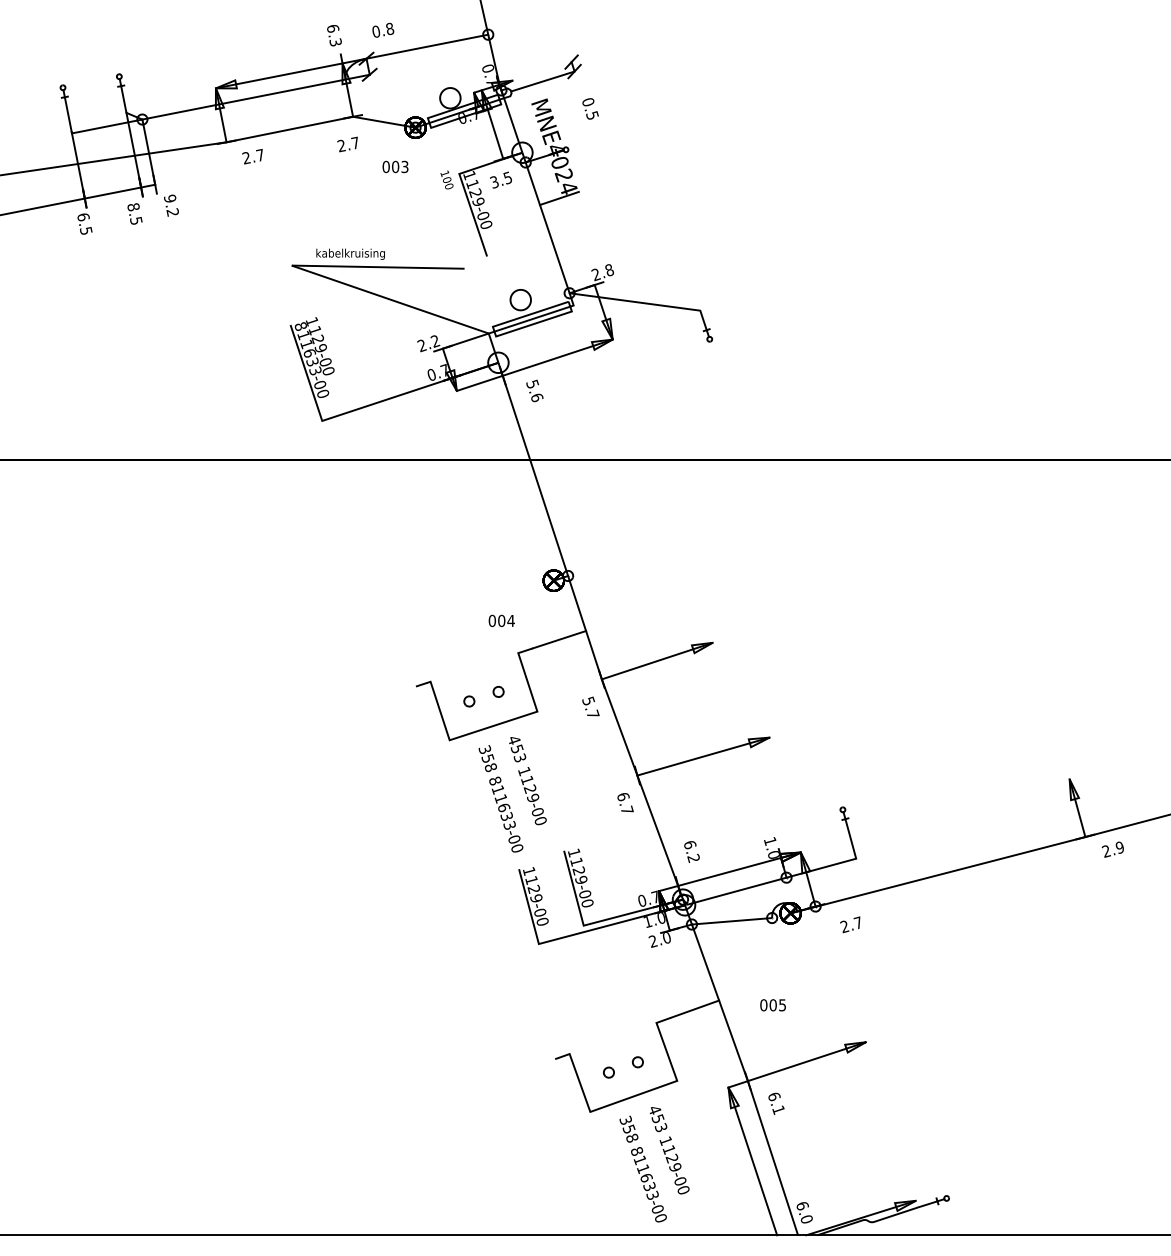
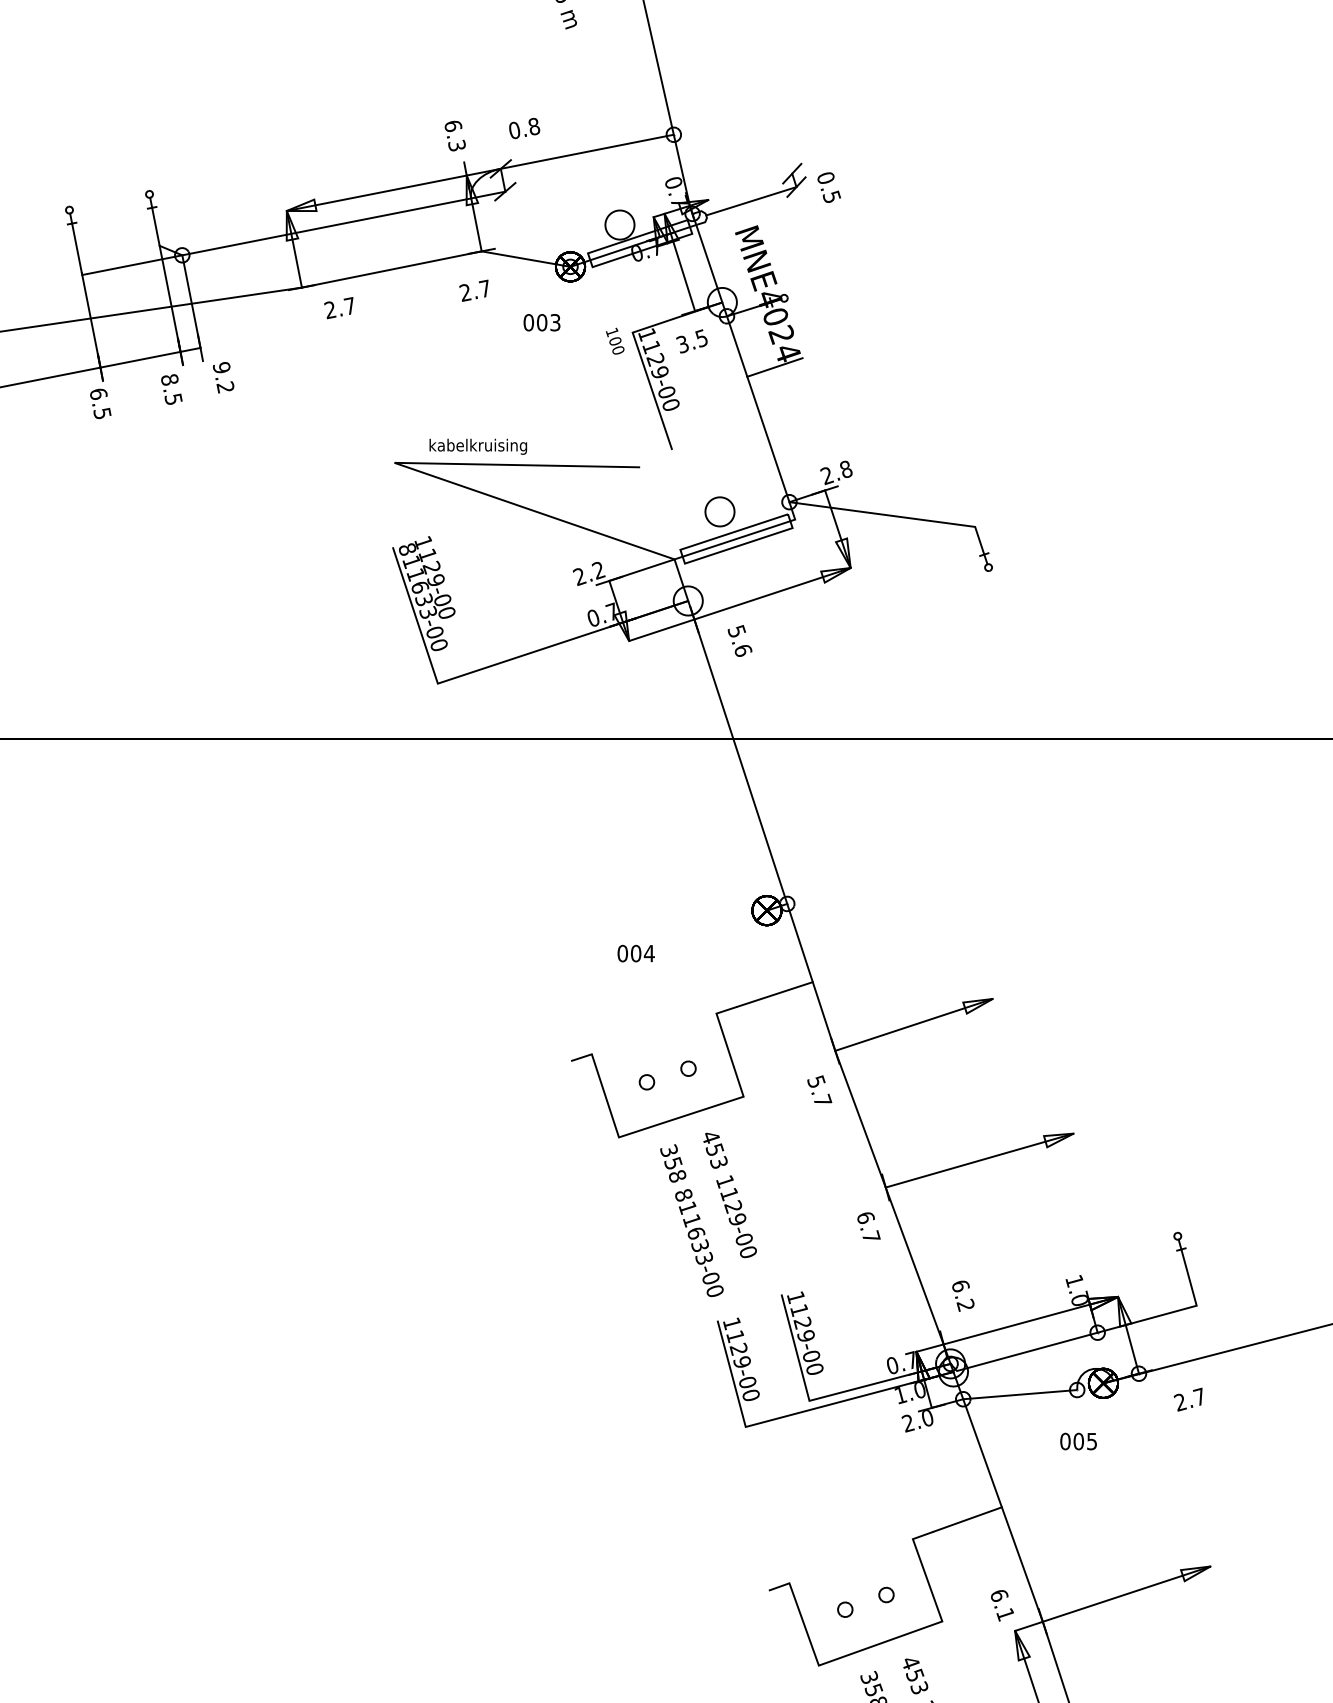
text: (590, 108) -> (829, 187), moved
text: (501, 620) -> (635, 952), moved
text: (772, 1005) -> (1077, 1441), moved
text: (776, 1103) -> (1002, 1605), moved

